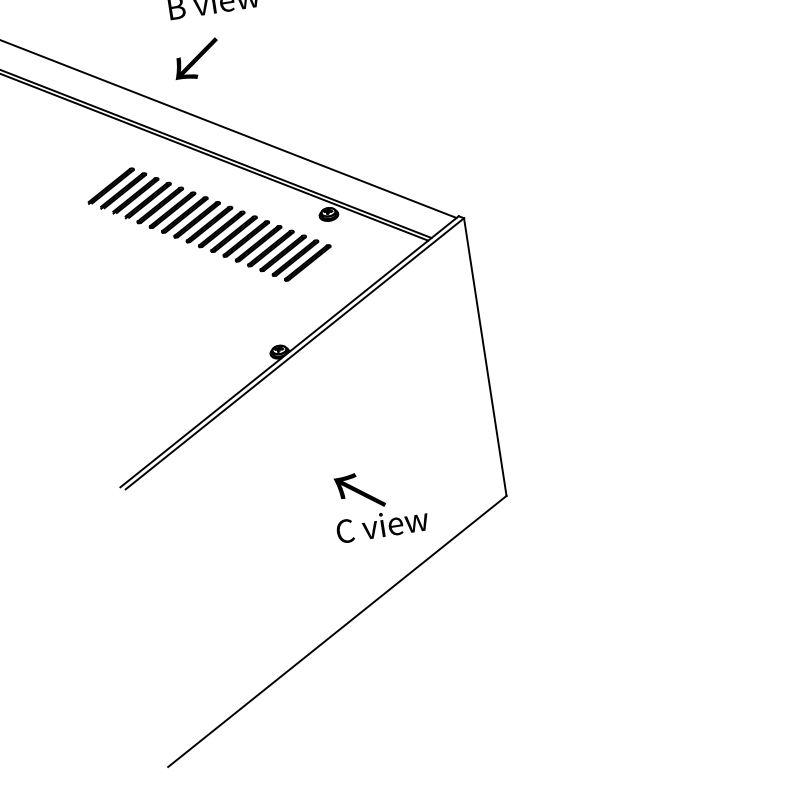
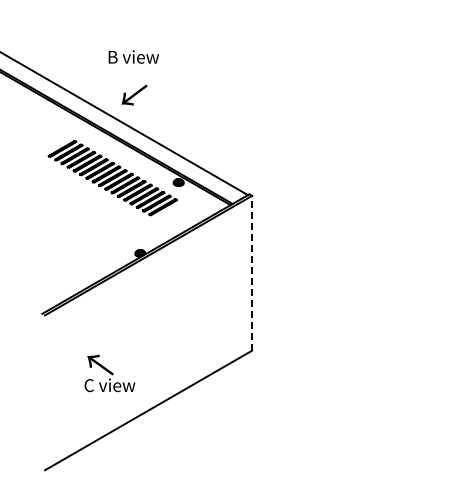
text: (196, 58) -> (134, 94), moved
line: (485, 355) -> (252, 272), solid -> dashed
text: (378, 504) -> (109, 373), moved

